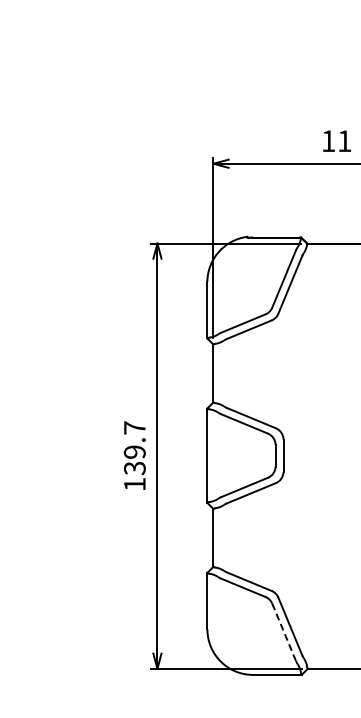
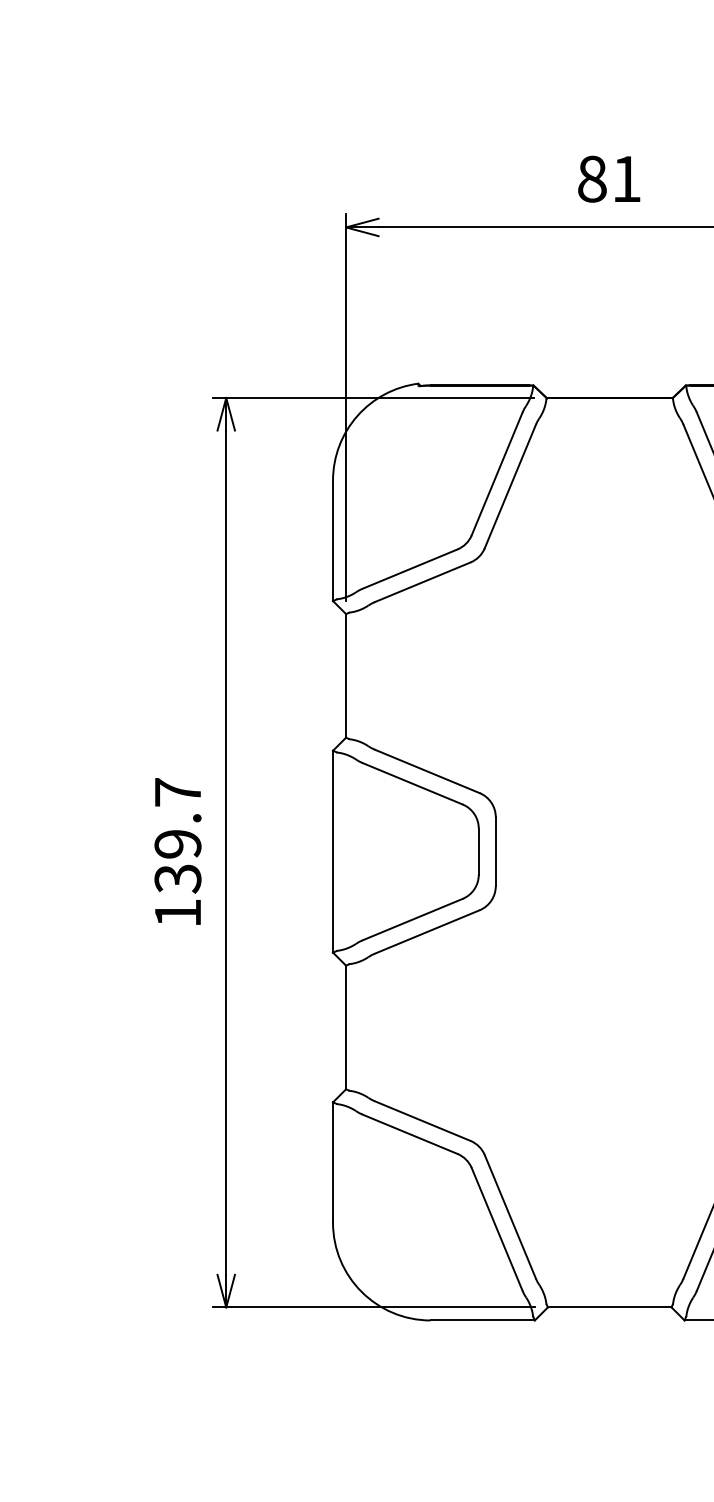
text: (328, 141) -> (592, 179), 11 -> 81
line: (284, 632) -> (497, 1229), dashed -> solid

